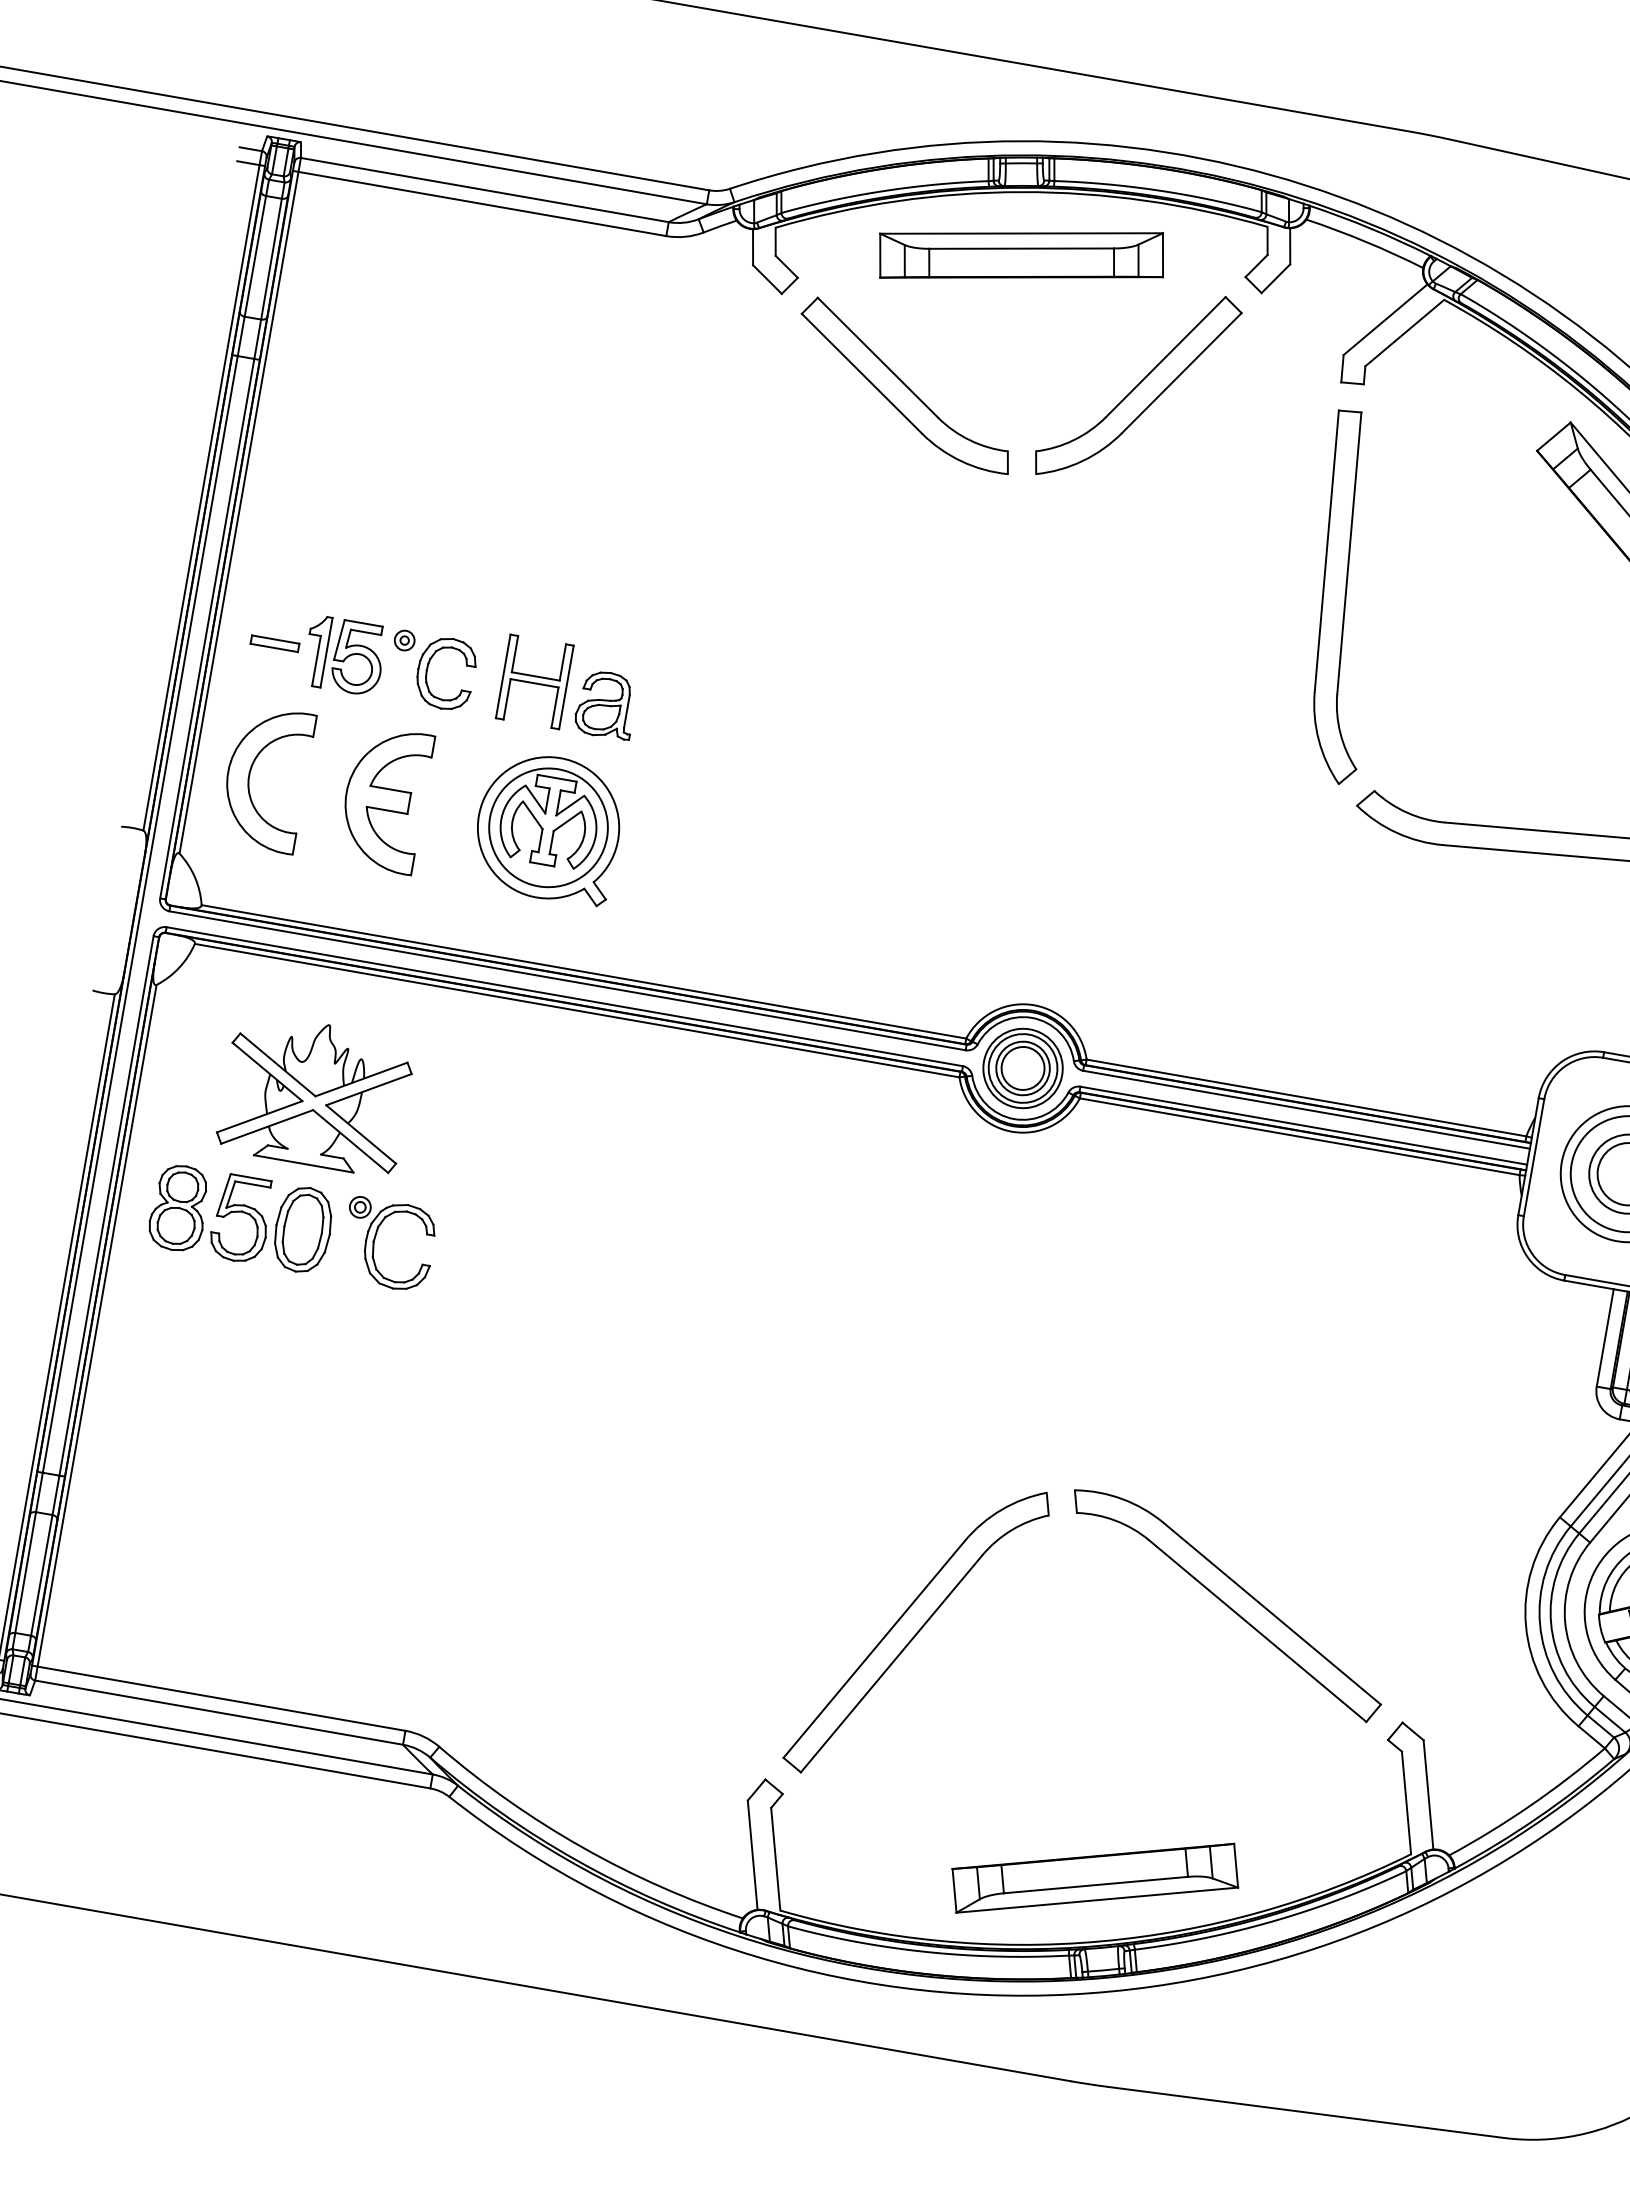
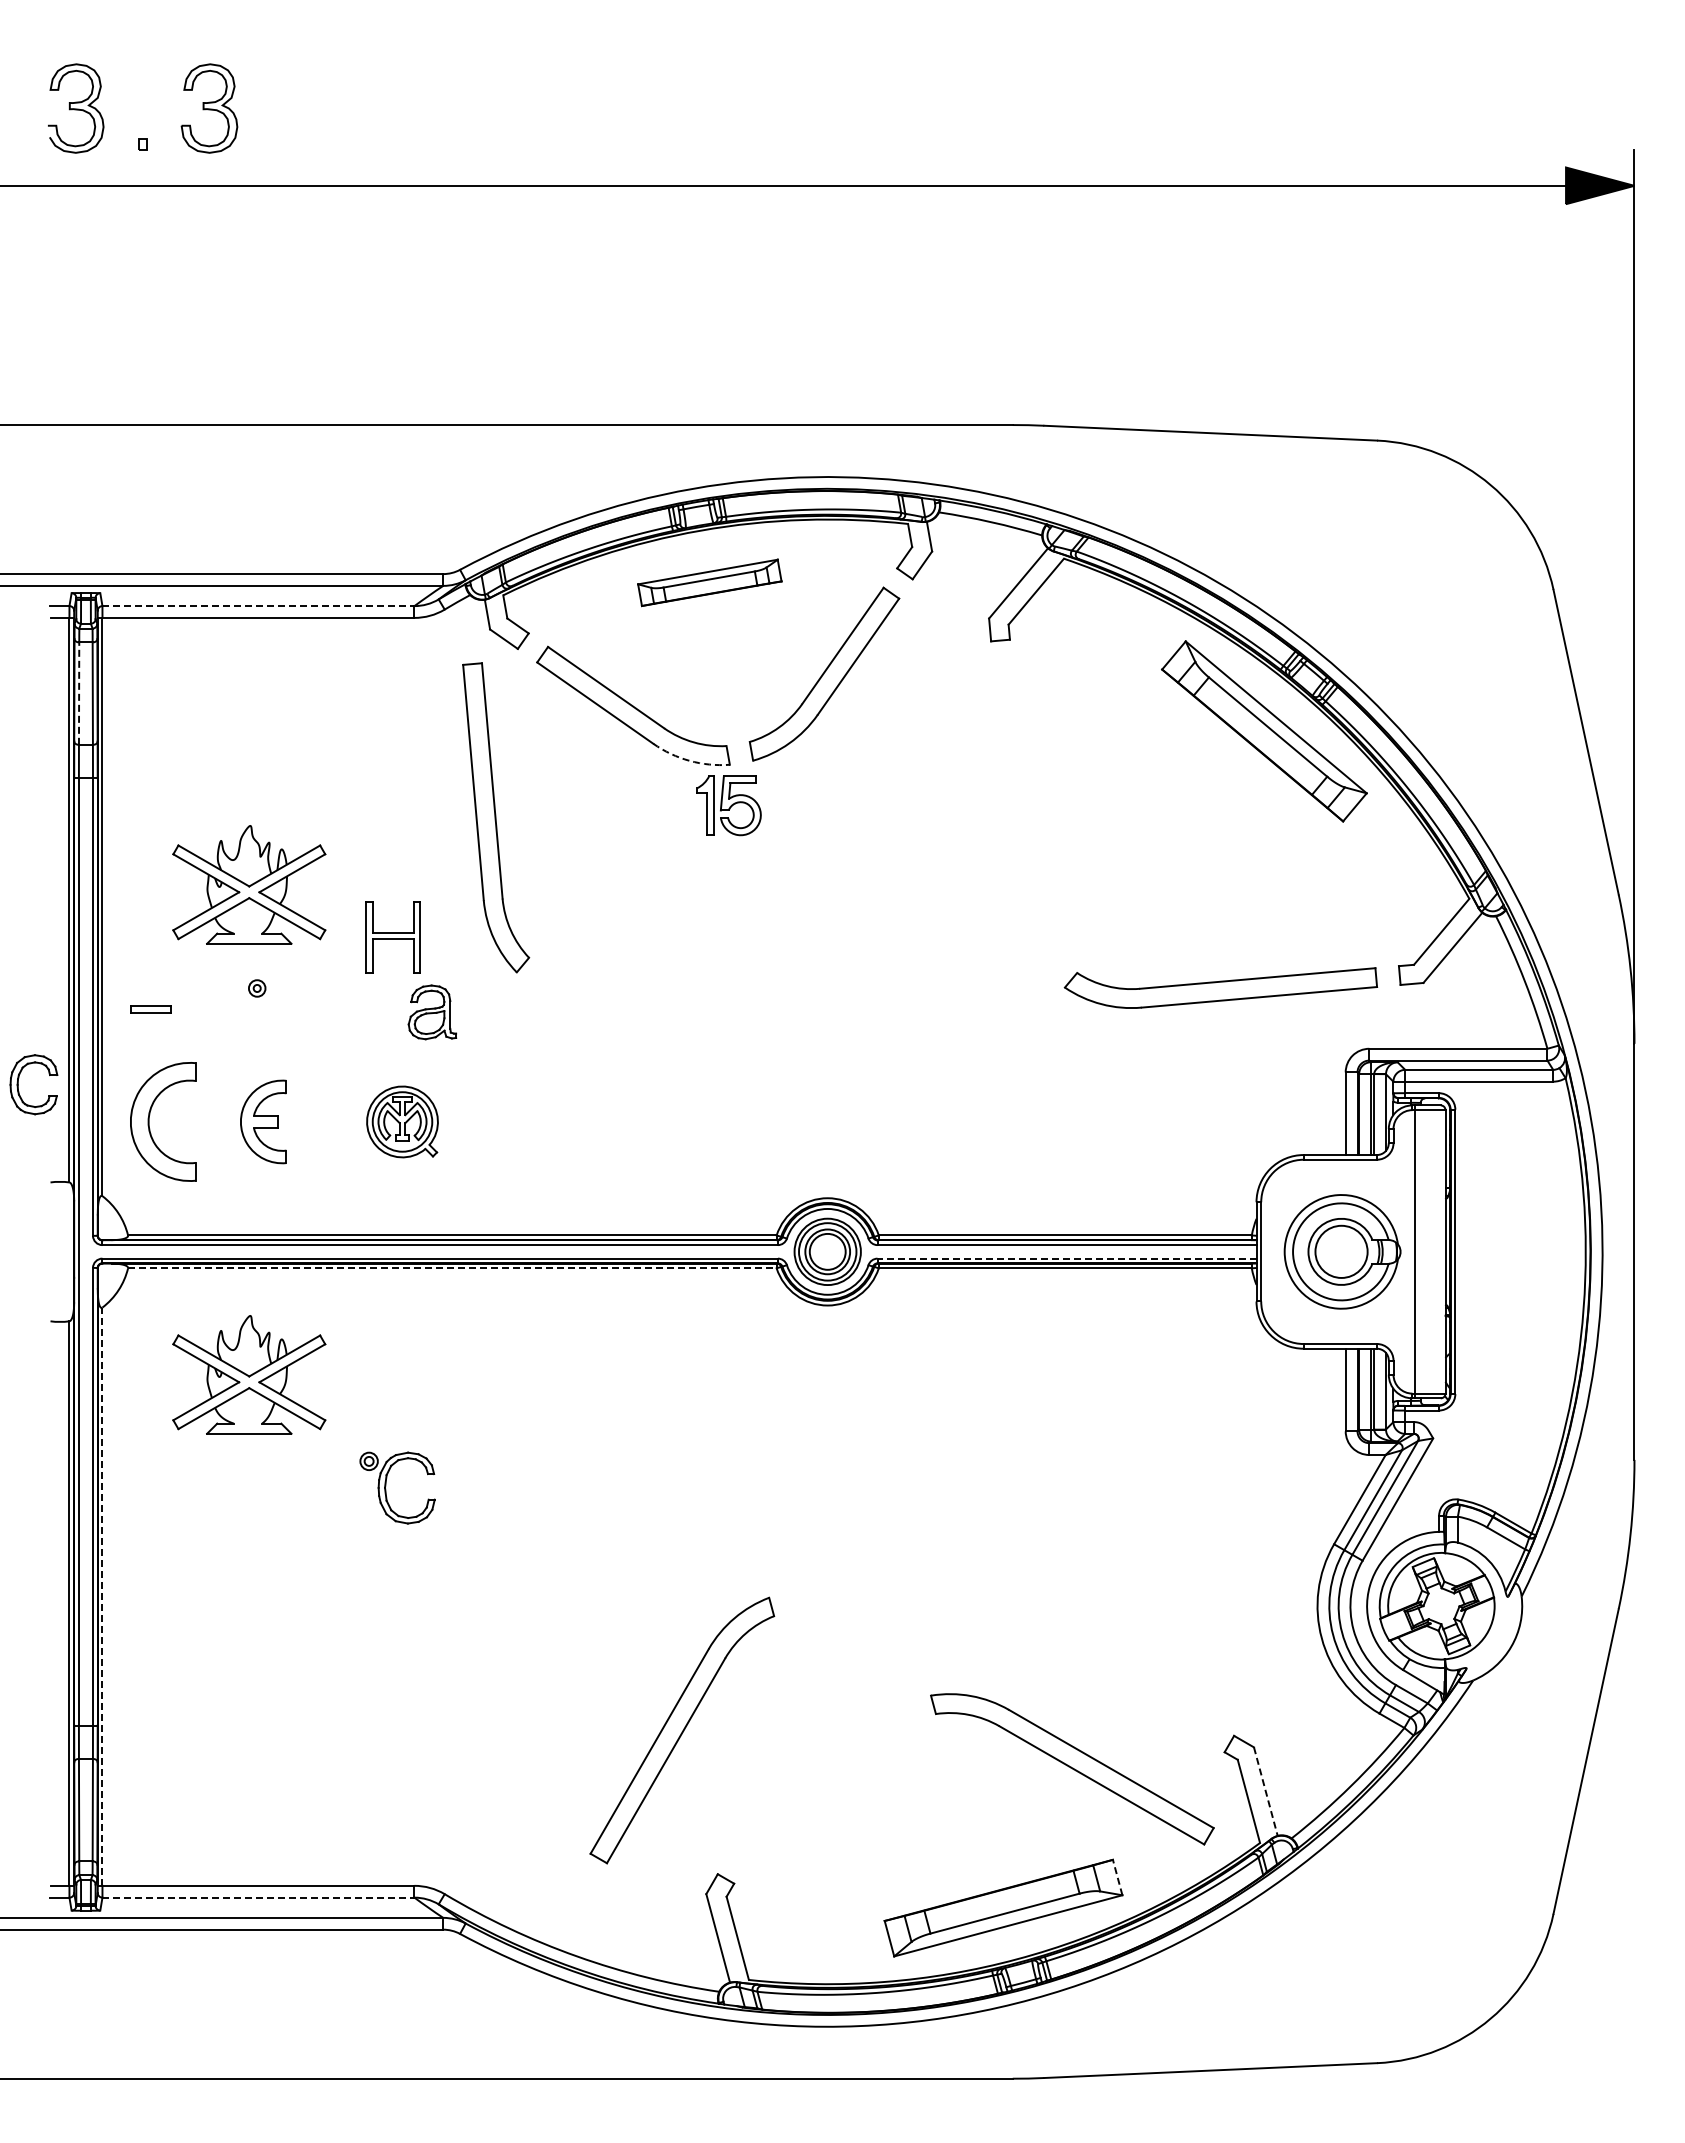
line: (484, 190) -> (258, 606), solid -> dashed
part: (1021, 255) -> (709, 582), size x0.6
line: (255, 256) -> (79, 693), solid -> dashed
arc: (961, 460) -> (689, 760), solid -> dashed
part: (416, 516) -> (249, 884), added
part: (1346, 597) -> (496, 817), moved
part: (344, 655) -> (728, 805), moved
part: (427, 670) -> (18, 1084), moved
part: (533, 681) -> (392, 937), moved
part: (384, 798) -> (263, 1121), size x0.7
part: (548, 827) -> (402, 1121), size x0.6
line: (577, 1010) -> (452, 1268), solid -> dashed
line: (1303, 1125) -> (1066, 1258), solid -> dashed
part: (241, 1218) -> (205, 1487), removed
part: (375, 1240) -> (386, 1486), moved
line: (97, 1325) -> (102, 1596), solid -> dashed
part: (1226, 1606) -> (1072, 1769), moved
part: (917, 1631) -> (682, 1730), moved
line: (219, 1712) -> (258, 1897), solid -> dashed
line: (1428, 1794) -> (1265, 1791), solid -> dashed
line: (1235, 1865) -> (1117, 1877), solid -> dashed

